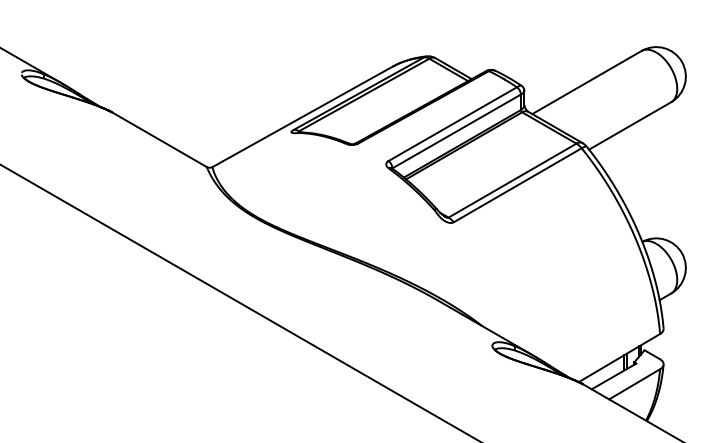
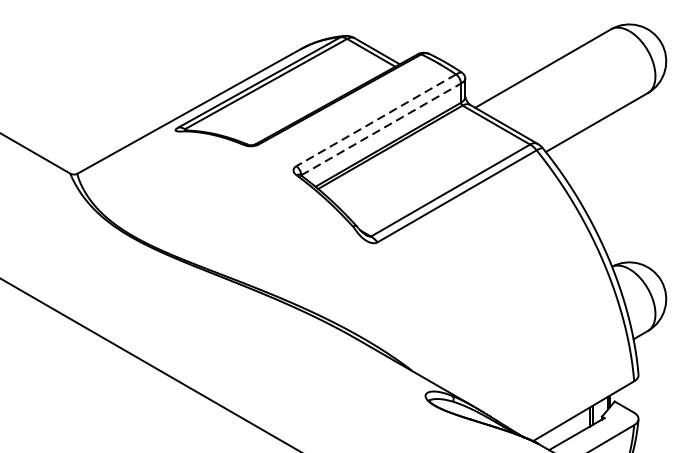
line: (452, 124) -> (375, 120), solid -> dashed
line: (457, 131) -> (382, 129), solid -> dashed

